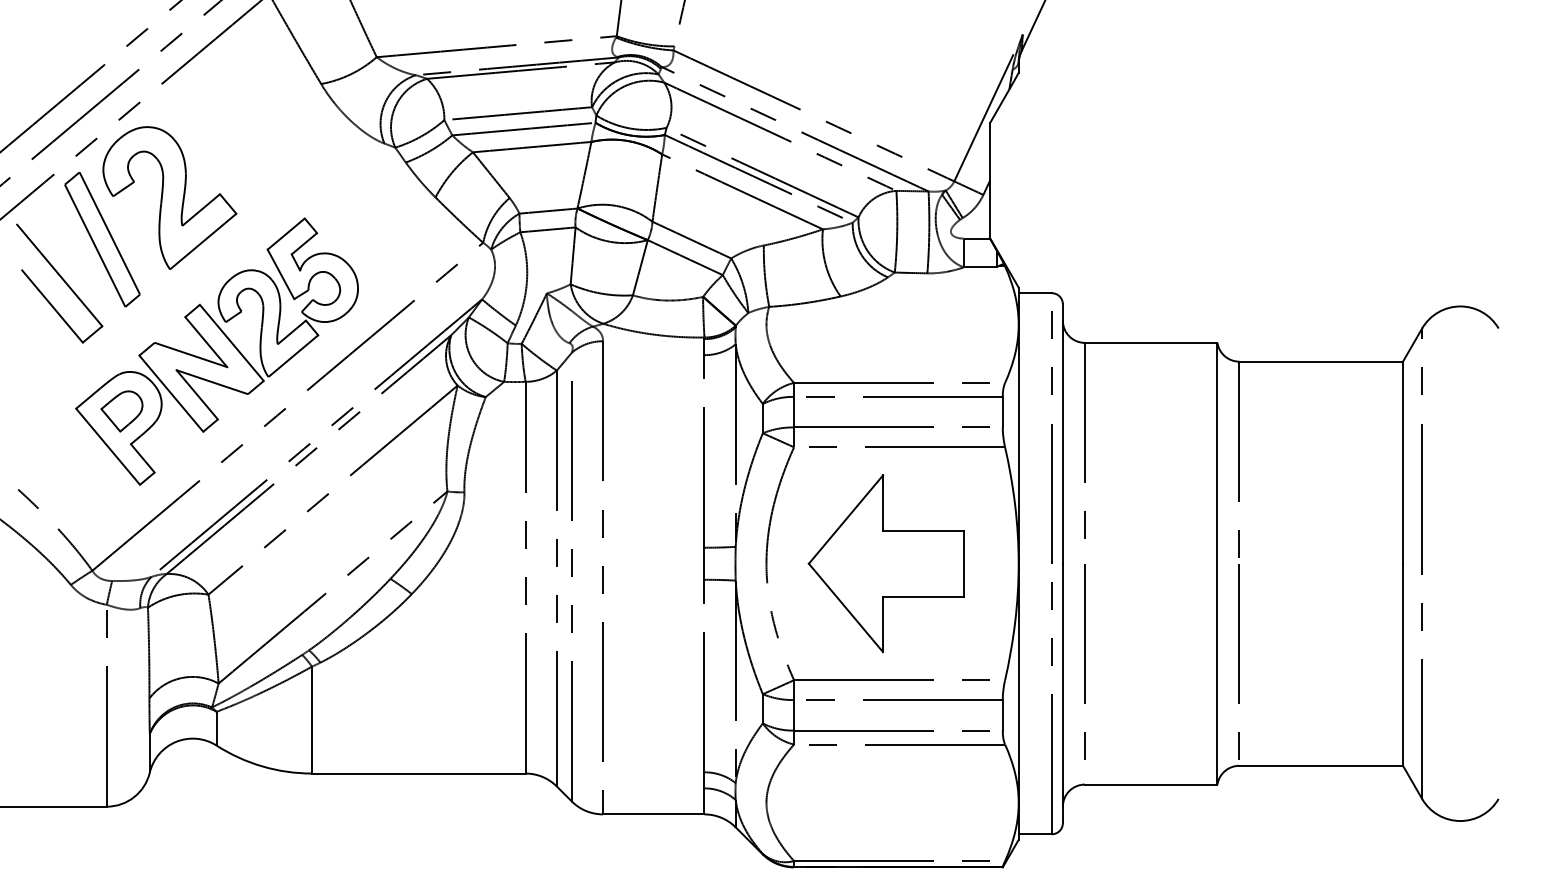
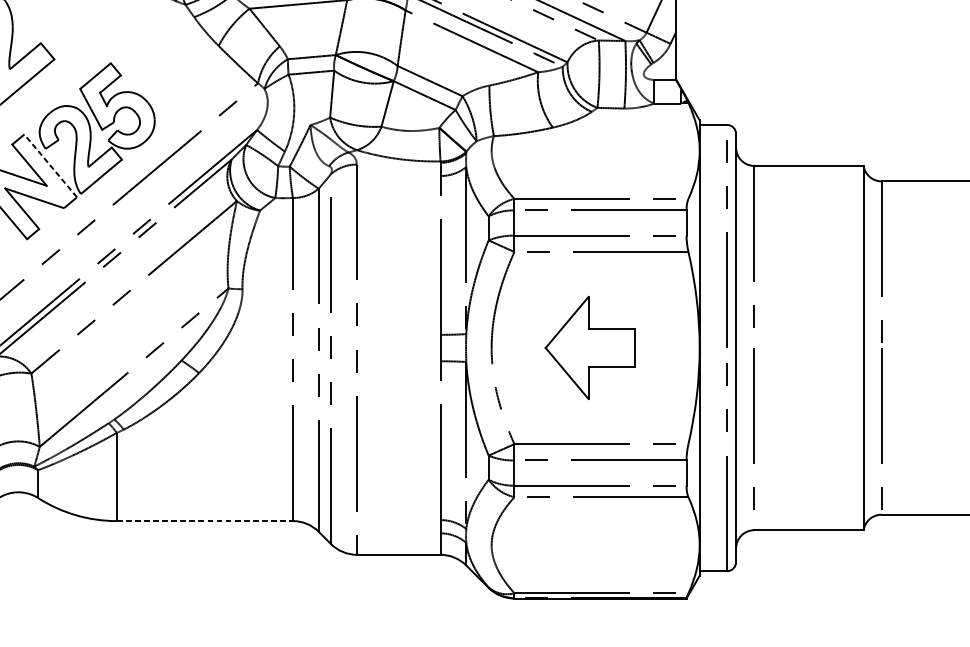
line: (231, 342) -> (50, 165), solid -> dashed
part: (885, 563) -> (589, 347), size x0.7
line: (418, 773) -> (204, 521), solid -> dashed

